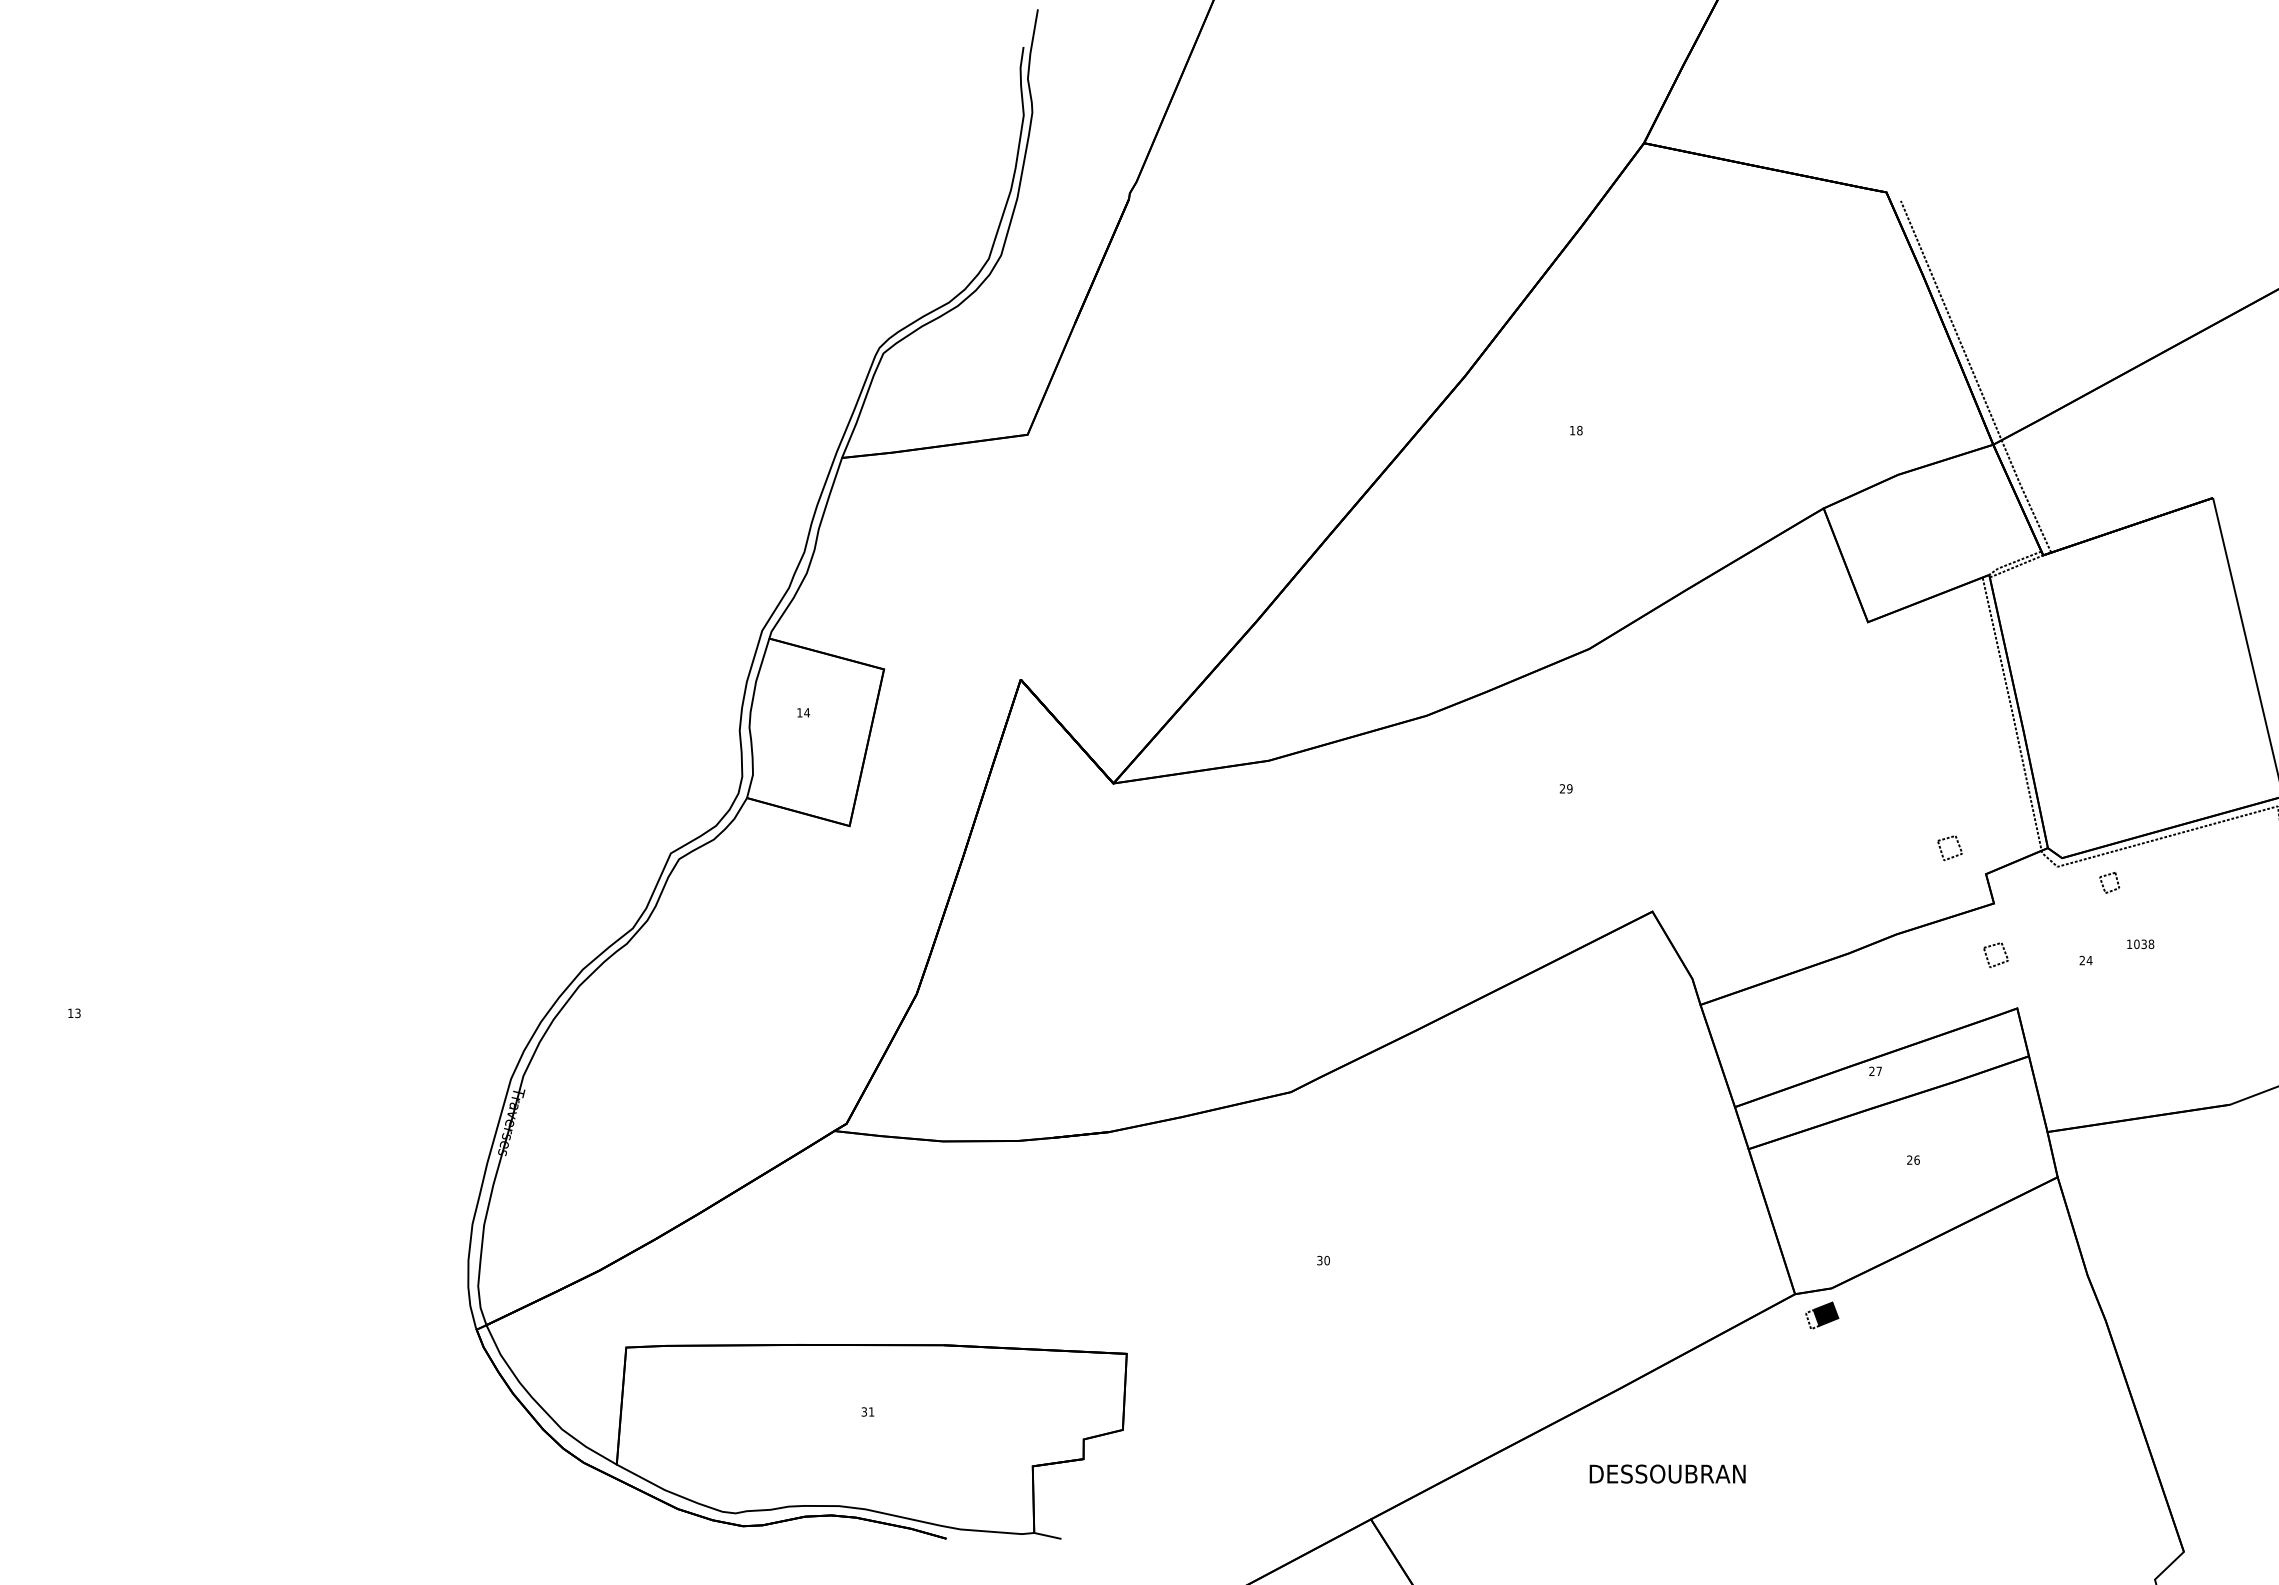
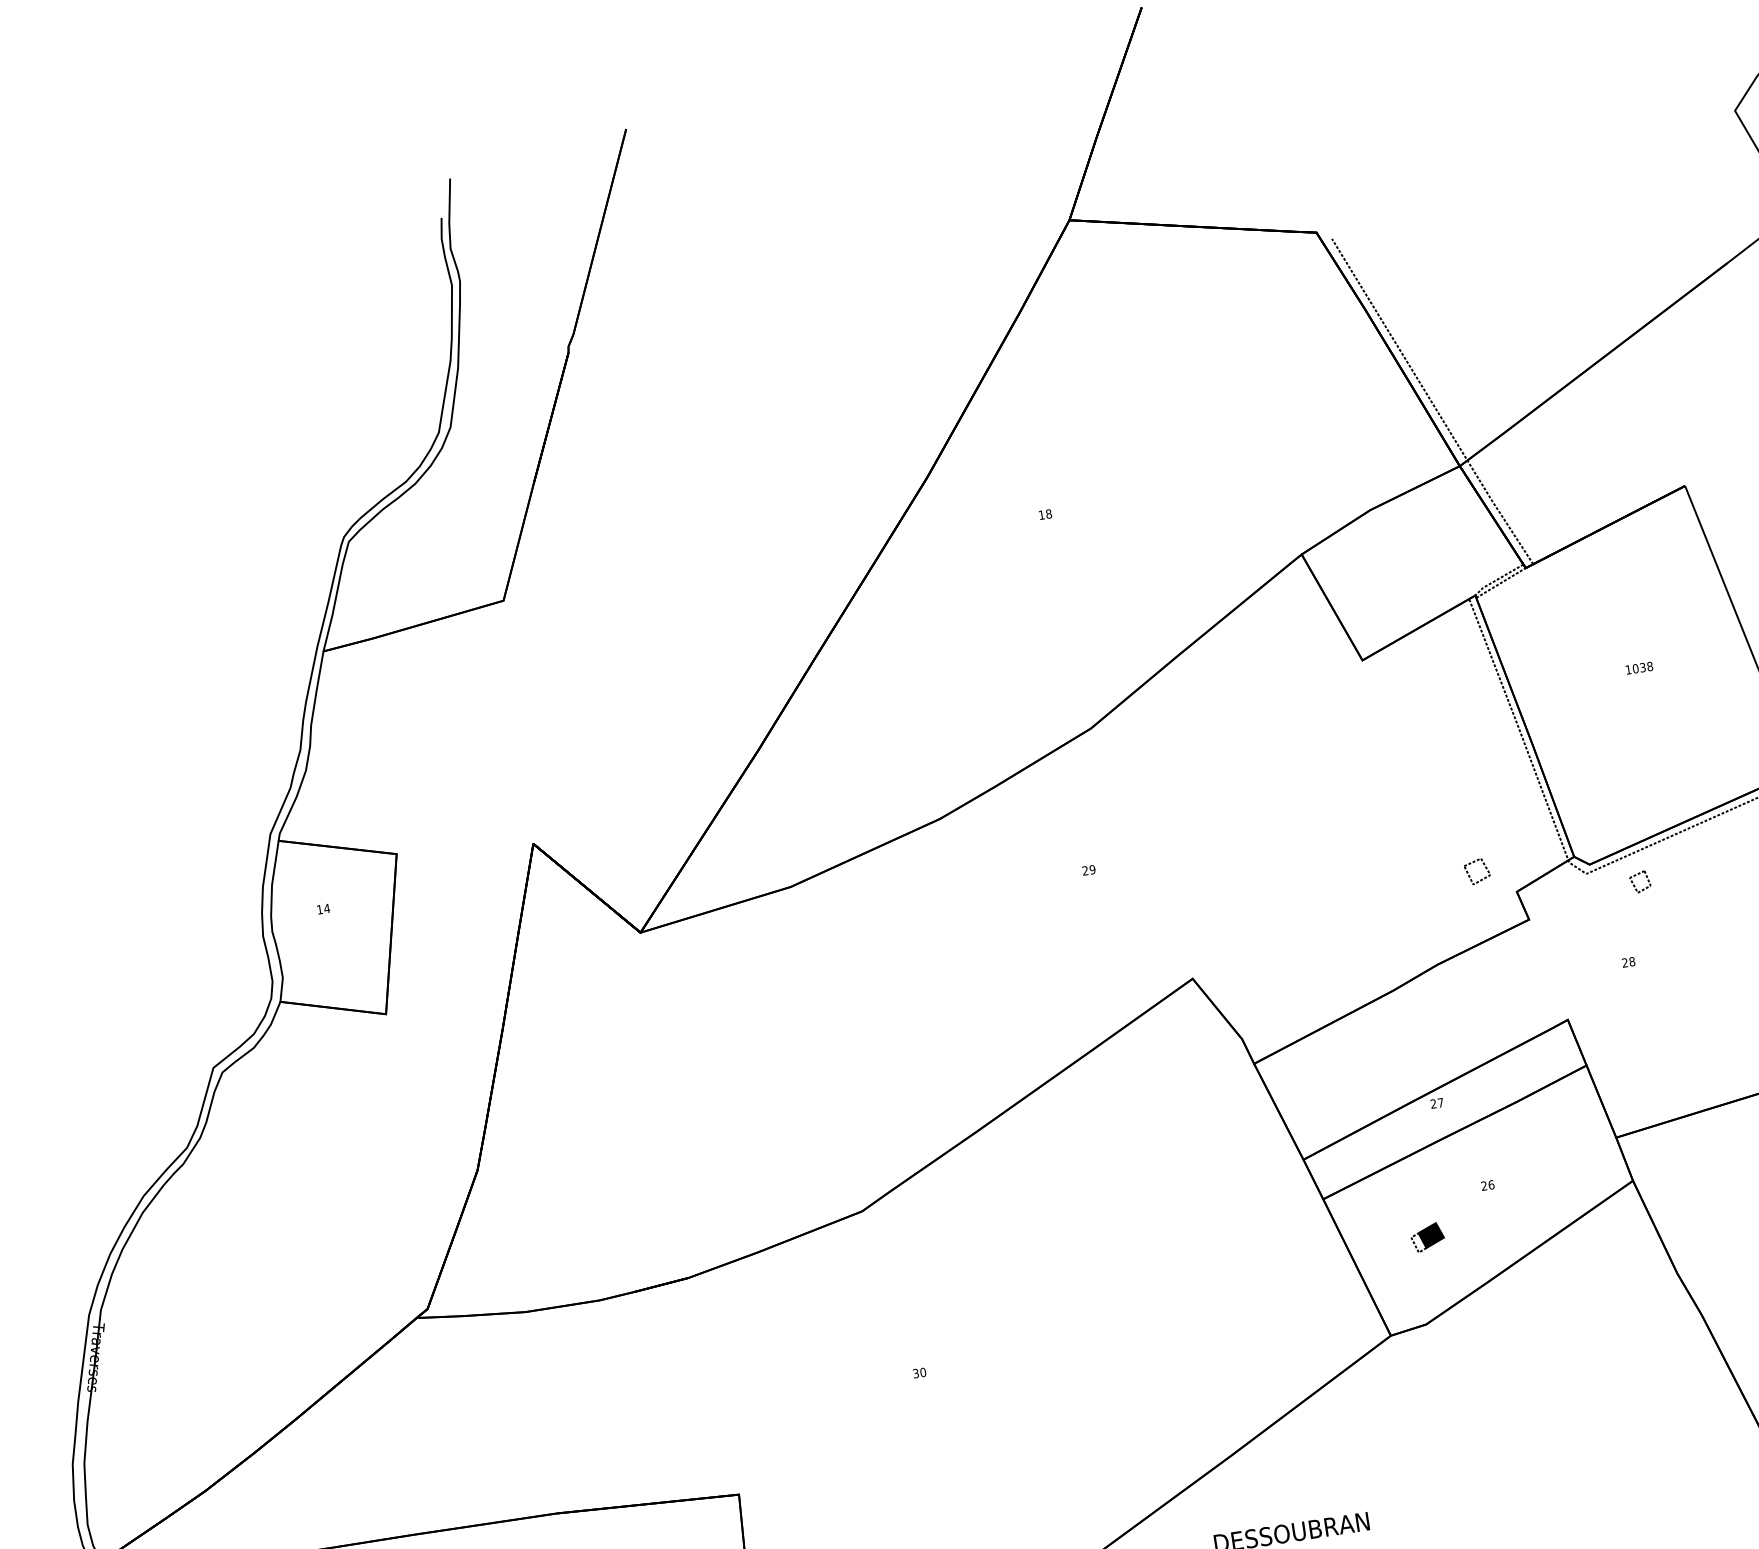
text: (2140, 944) -> (1639, 668), moved
part: (1988, 958) -> (1531, 974), removed
text: (2089, 960) -> (1632, 961), 24 -> 28
part: (1822, 1315) -> (1428, 1237), moved

